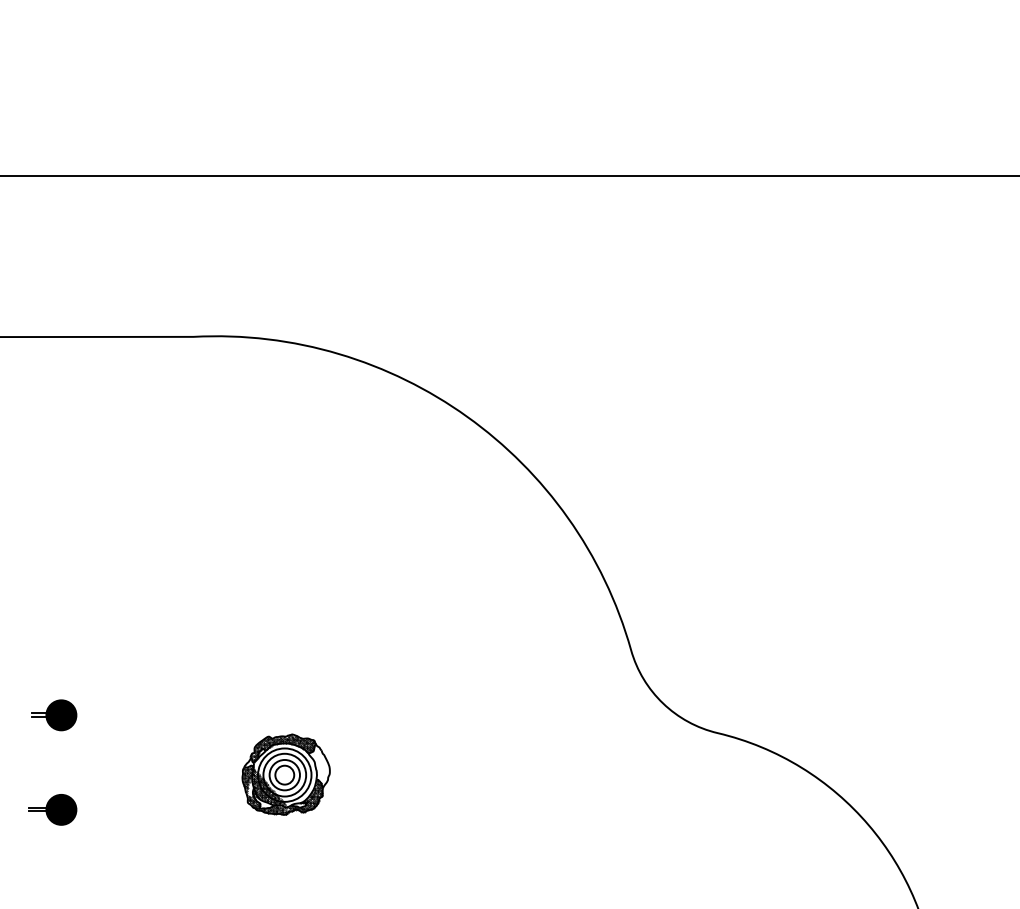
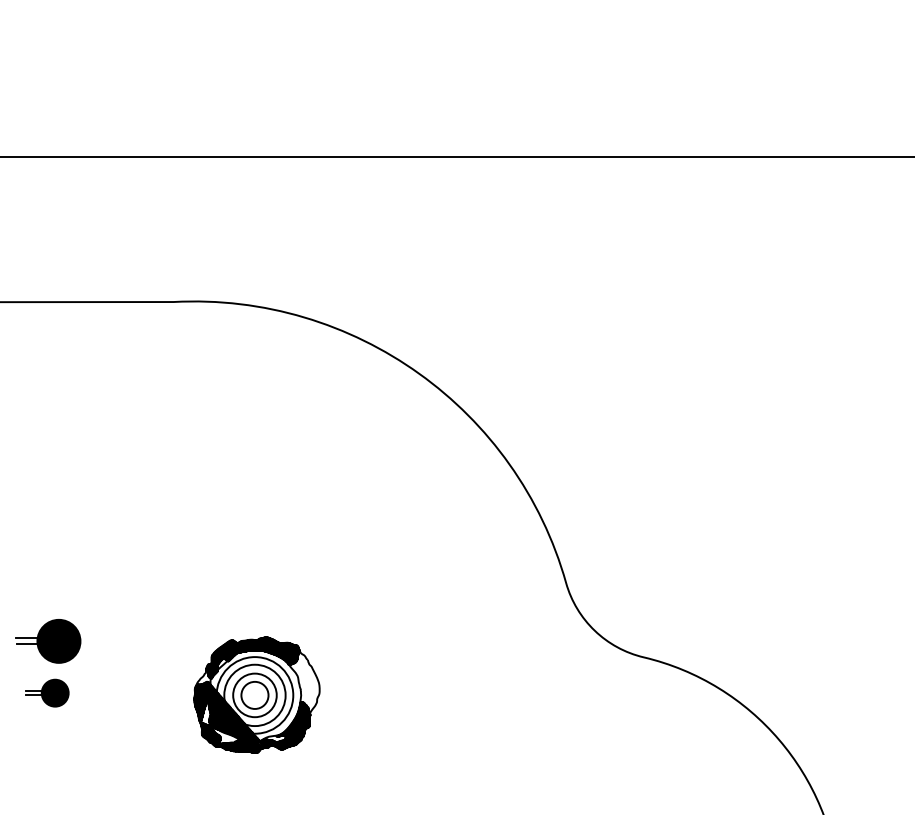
part: (53, 715) -> (48, 641), size x1.6
part: (285, 774) -> (256, 694), size x1.6
part: (52, 809) -> (47, 692), moved

